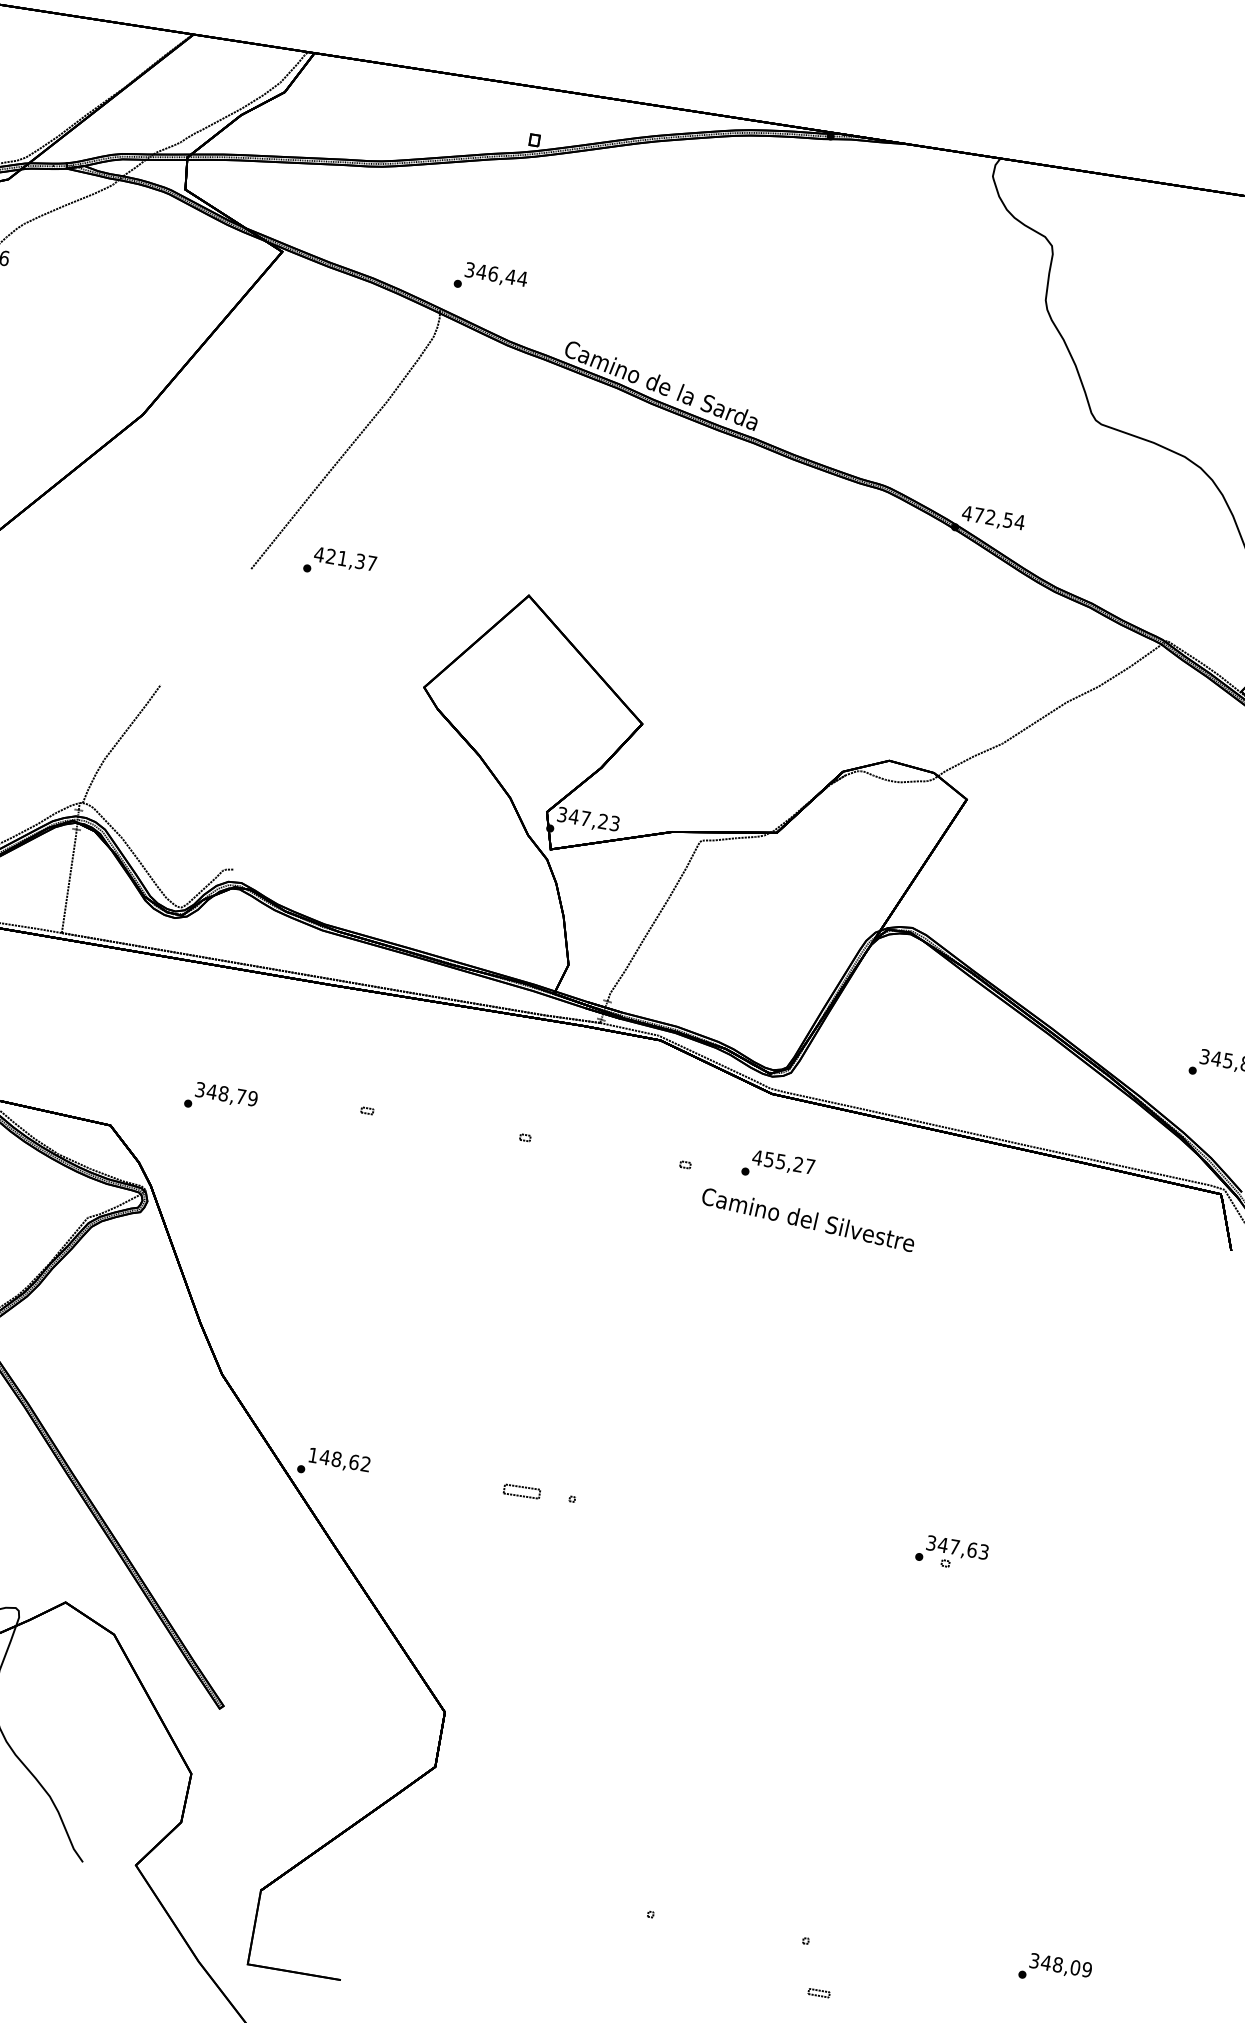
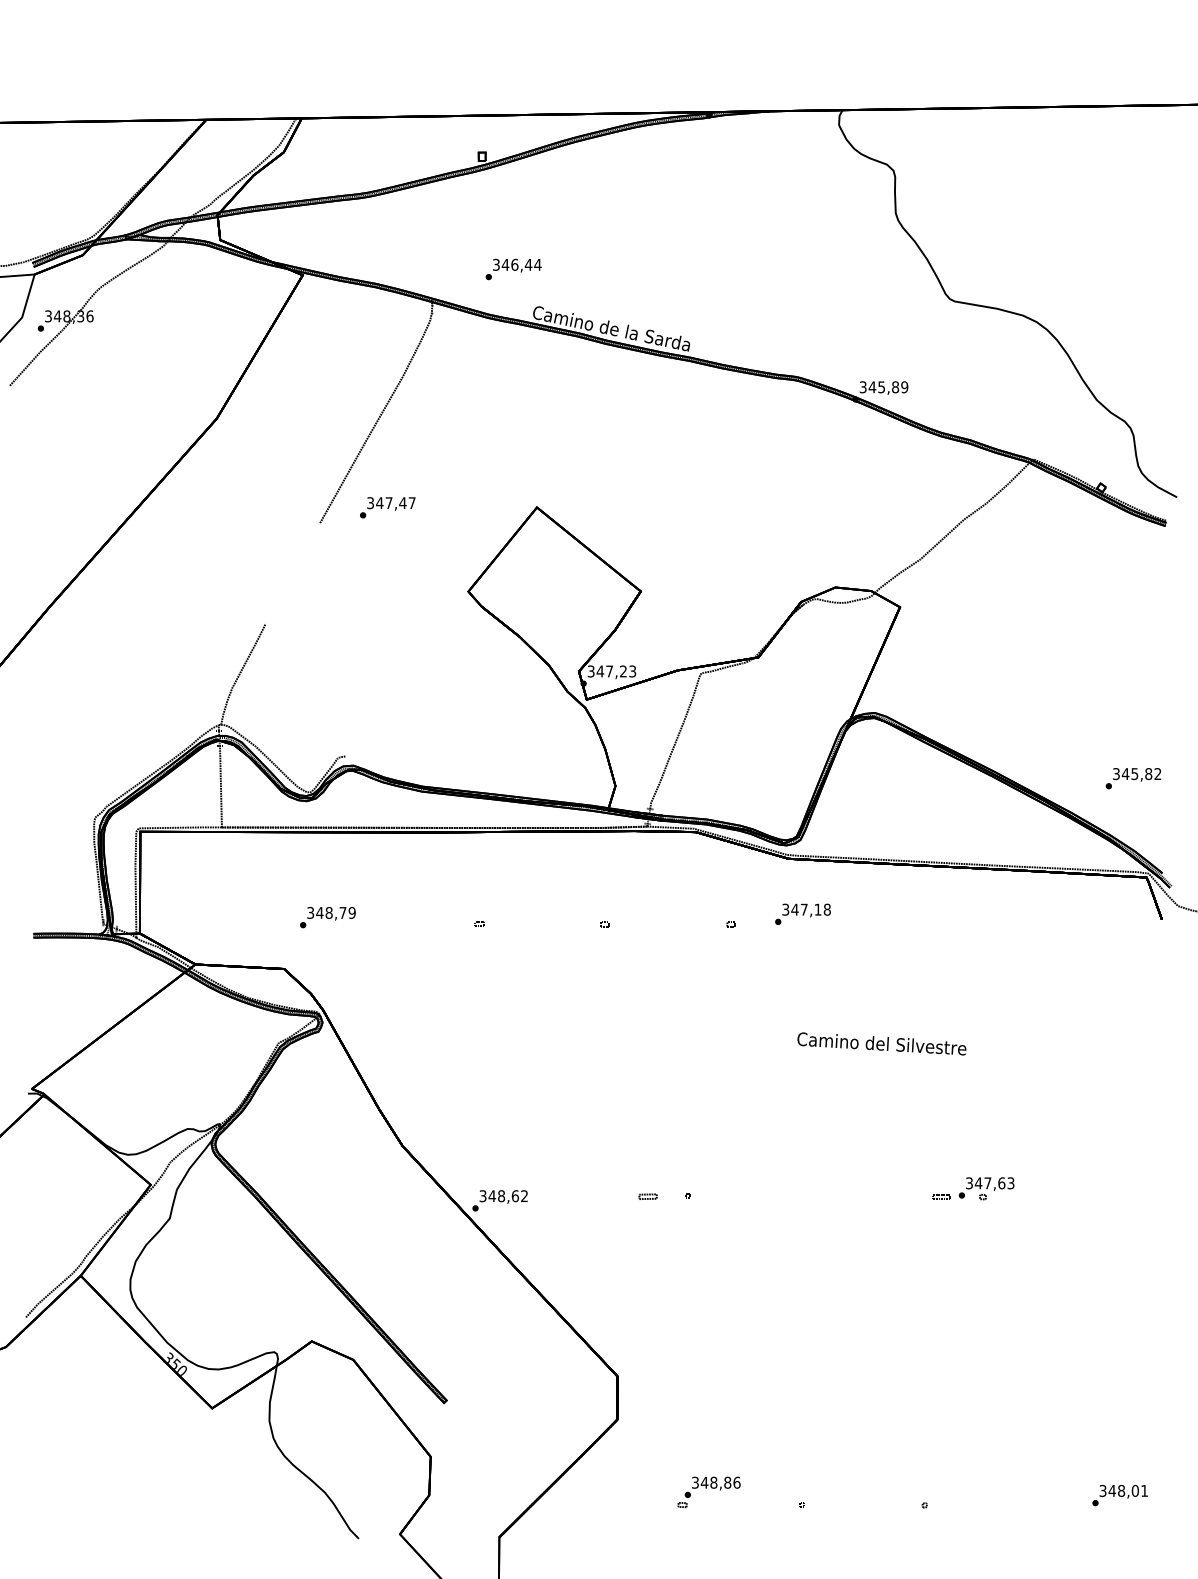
text: (490, 279) -> (513, 269), moved
text: (992, 518) -> (883, 387), 472,54 -> 345,89
text: (339, 558) -> (386, 503), 421,37 -> 347,47
text: (220, 1099) -> (327, 917), moved
text: (783, 1161) -> (806, 909), 455,27 -> 347,18
text: (807, 1219) -> (881, 1043), moved
text: (312, 1455) -> (482, 1196), 148,62 -> 348,62
part: (521, 1490) -> (647, 1196), size x0.62
part: (535, 1878) -> (708, 1492), added
text: (1087, 1969) -> (1144, 1490), 348,09 -> 348,01
part: (818, 1992) -> (941, 1196), moved

